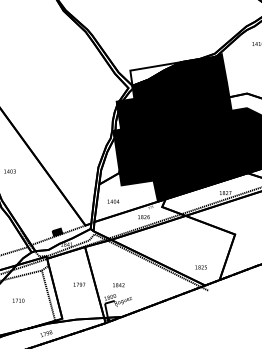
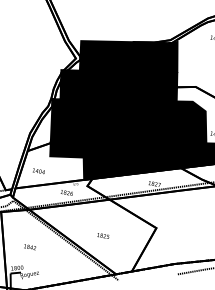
fill: (155, 73) -> (106, 48), added
text: (200, 267) -> (102, 235), moved
text: (118, 285) -> (29, 247), moved

